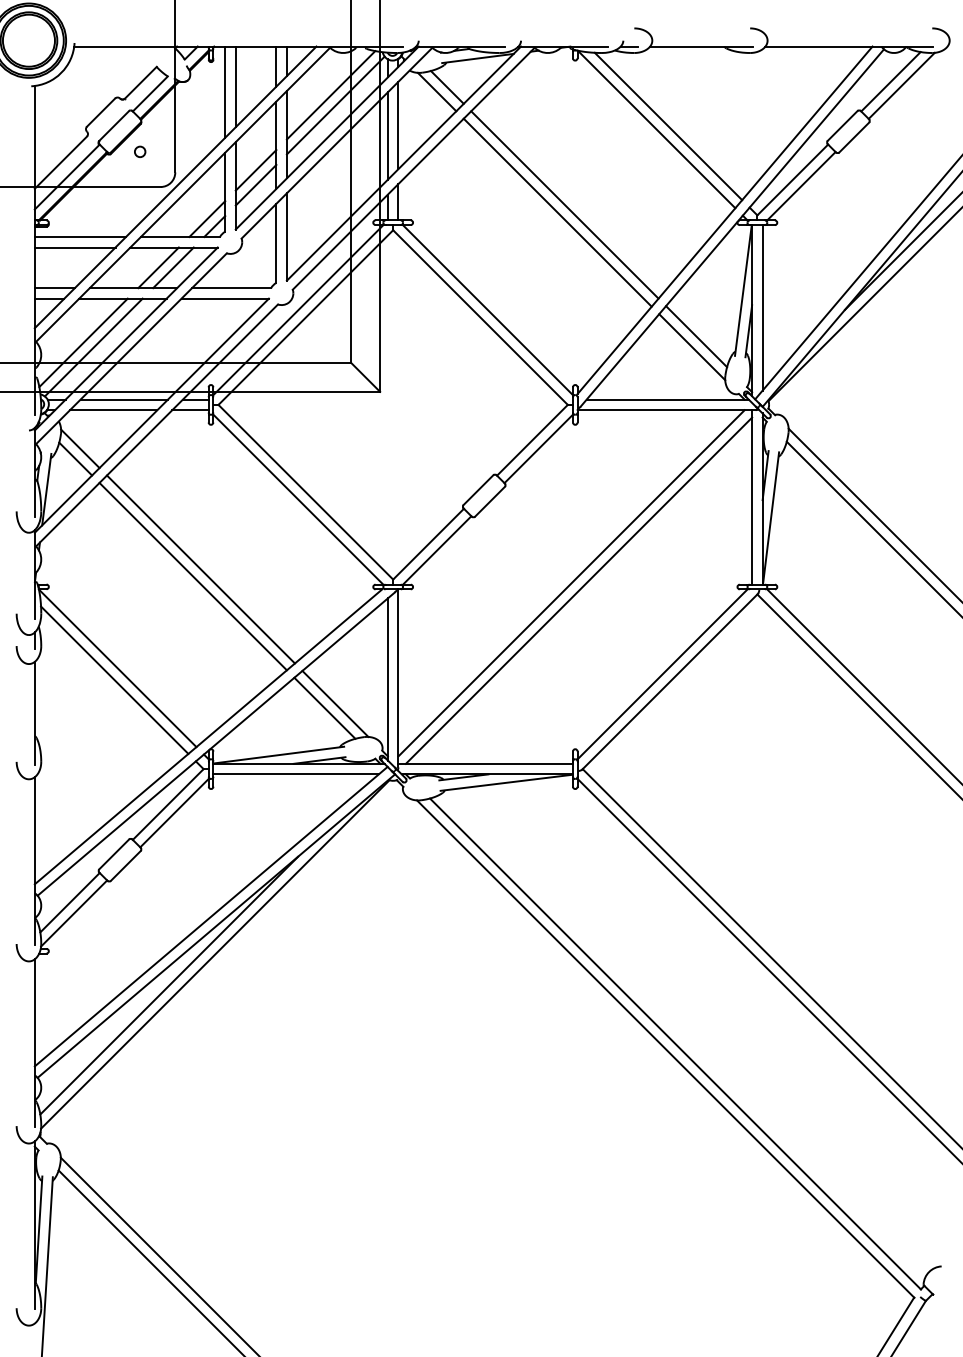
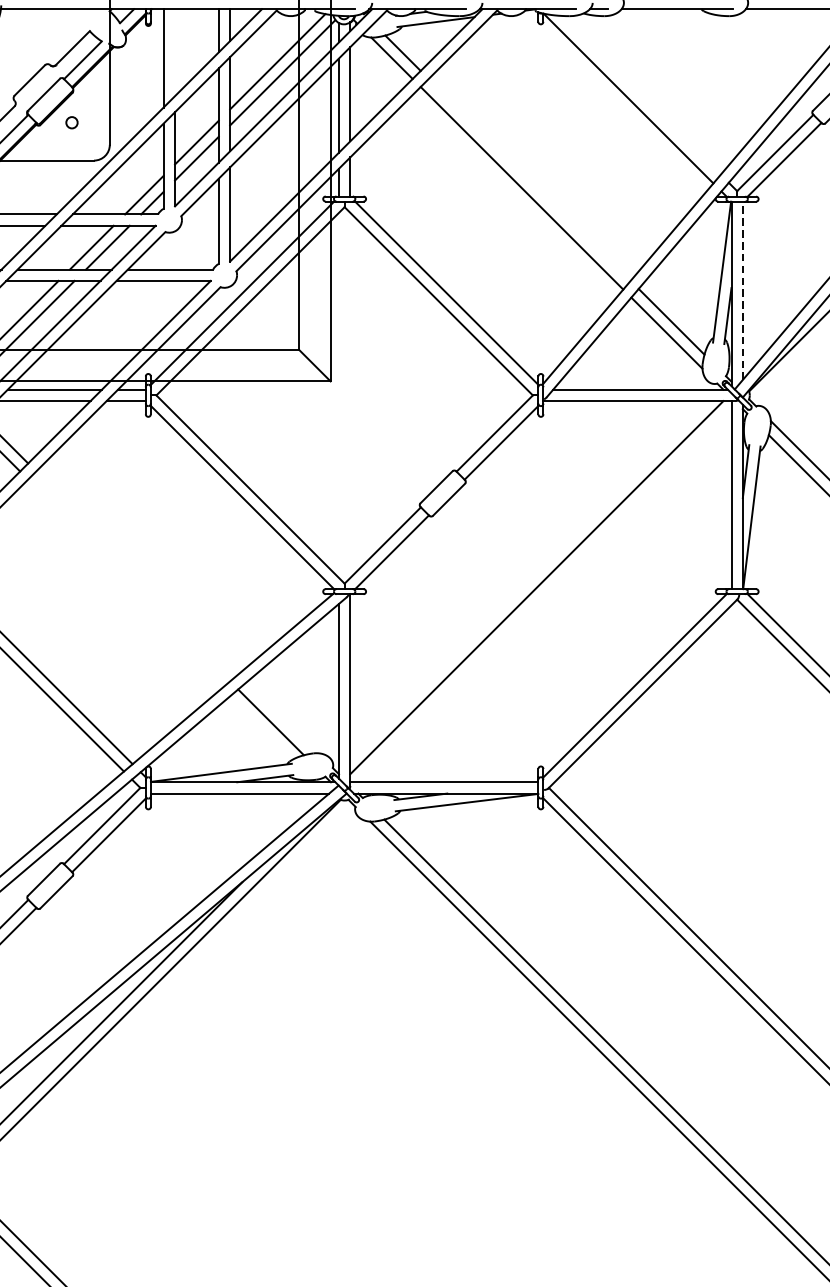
line: (235, 86) -> (174, 52), removed
line: (668, 126) -> (641, 95), removed
line: (564, 204) -> (529, 179), removed
line: (762, 307) -> (742, 290), solid -> dashed
line: (200, 569) -> (137, 572), removed
line: (192, 576) -> (128, 580), removed
line: (578, 590) -> (544, 595), removed
line: (335, 703) -> (282, 717), removed

